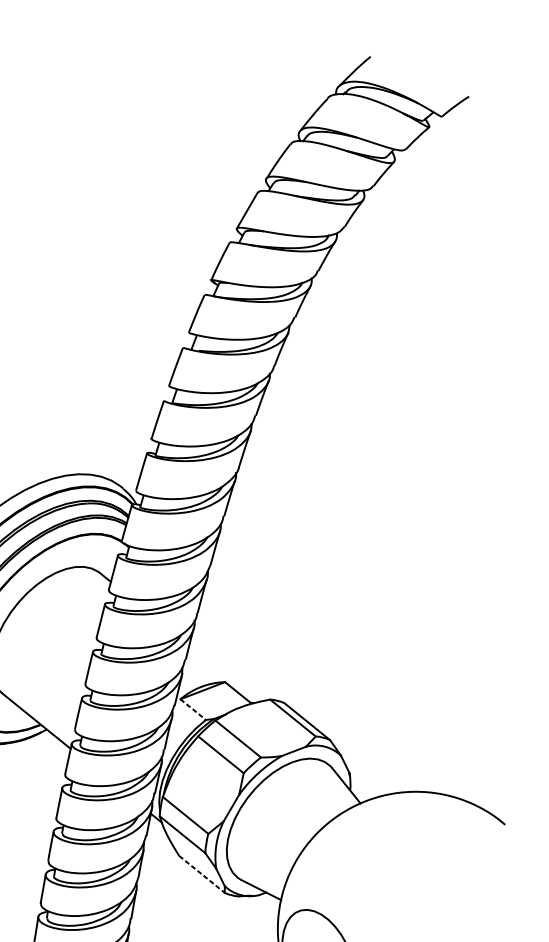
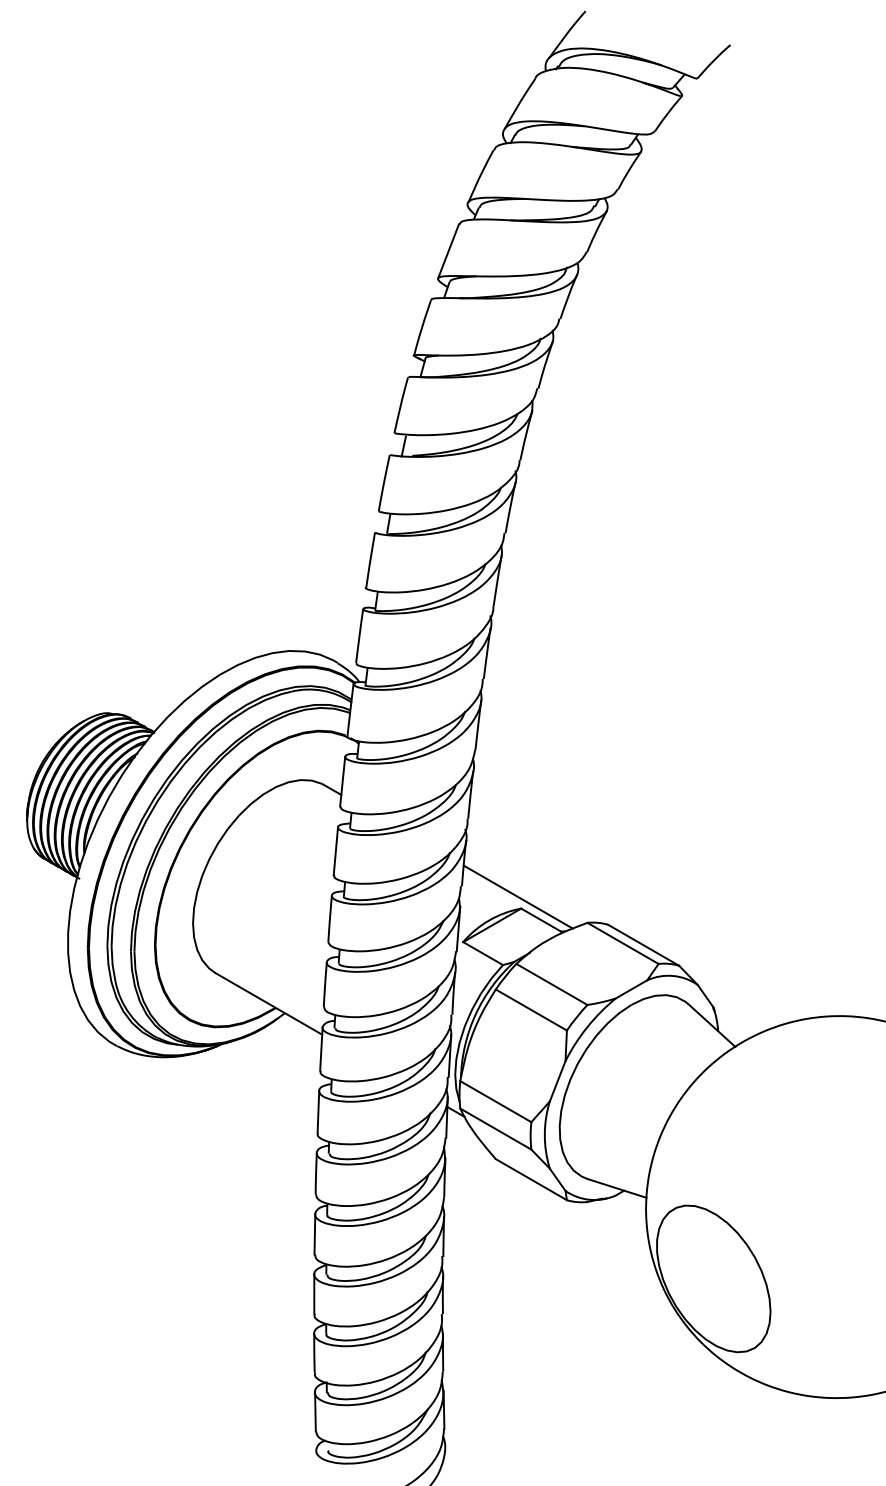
line: (223, 673) -> (517, 896), added
line: (193, 709) -> (483, 953), dashed -> solid
line: (202, 874) -> (531, 1179), dashed -> solid

